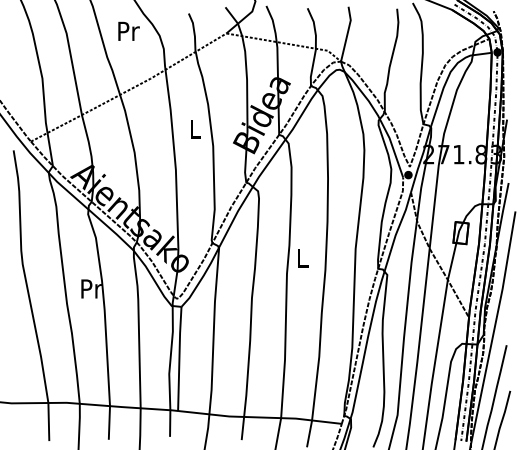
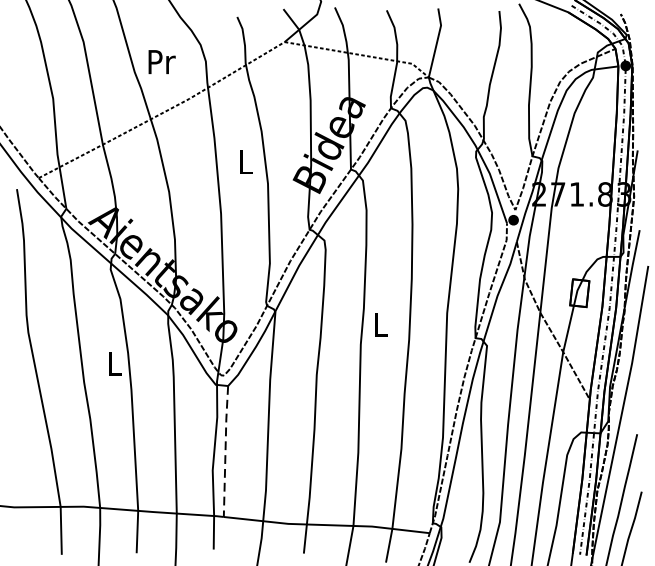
text: (128, 30) -> (161, 60), moved
text: (91, 288) -> (114, 362), Pr -> L
line: (179, 358) -> (225, 450), solid -> dashed

